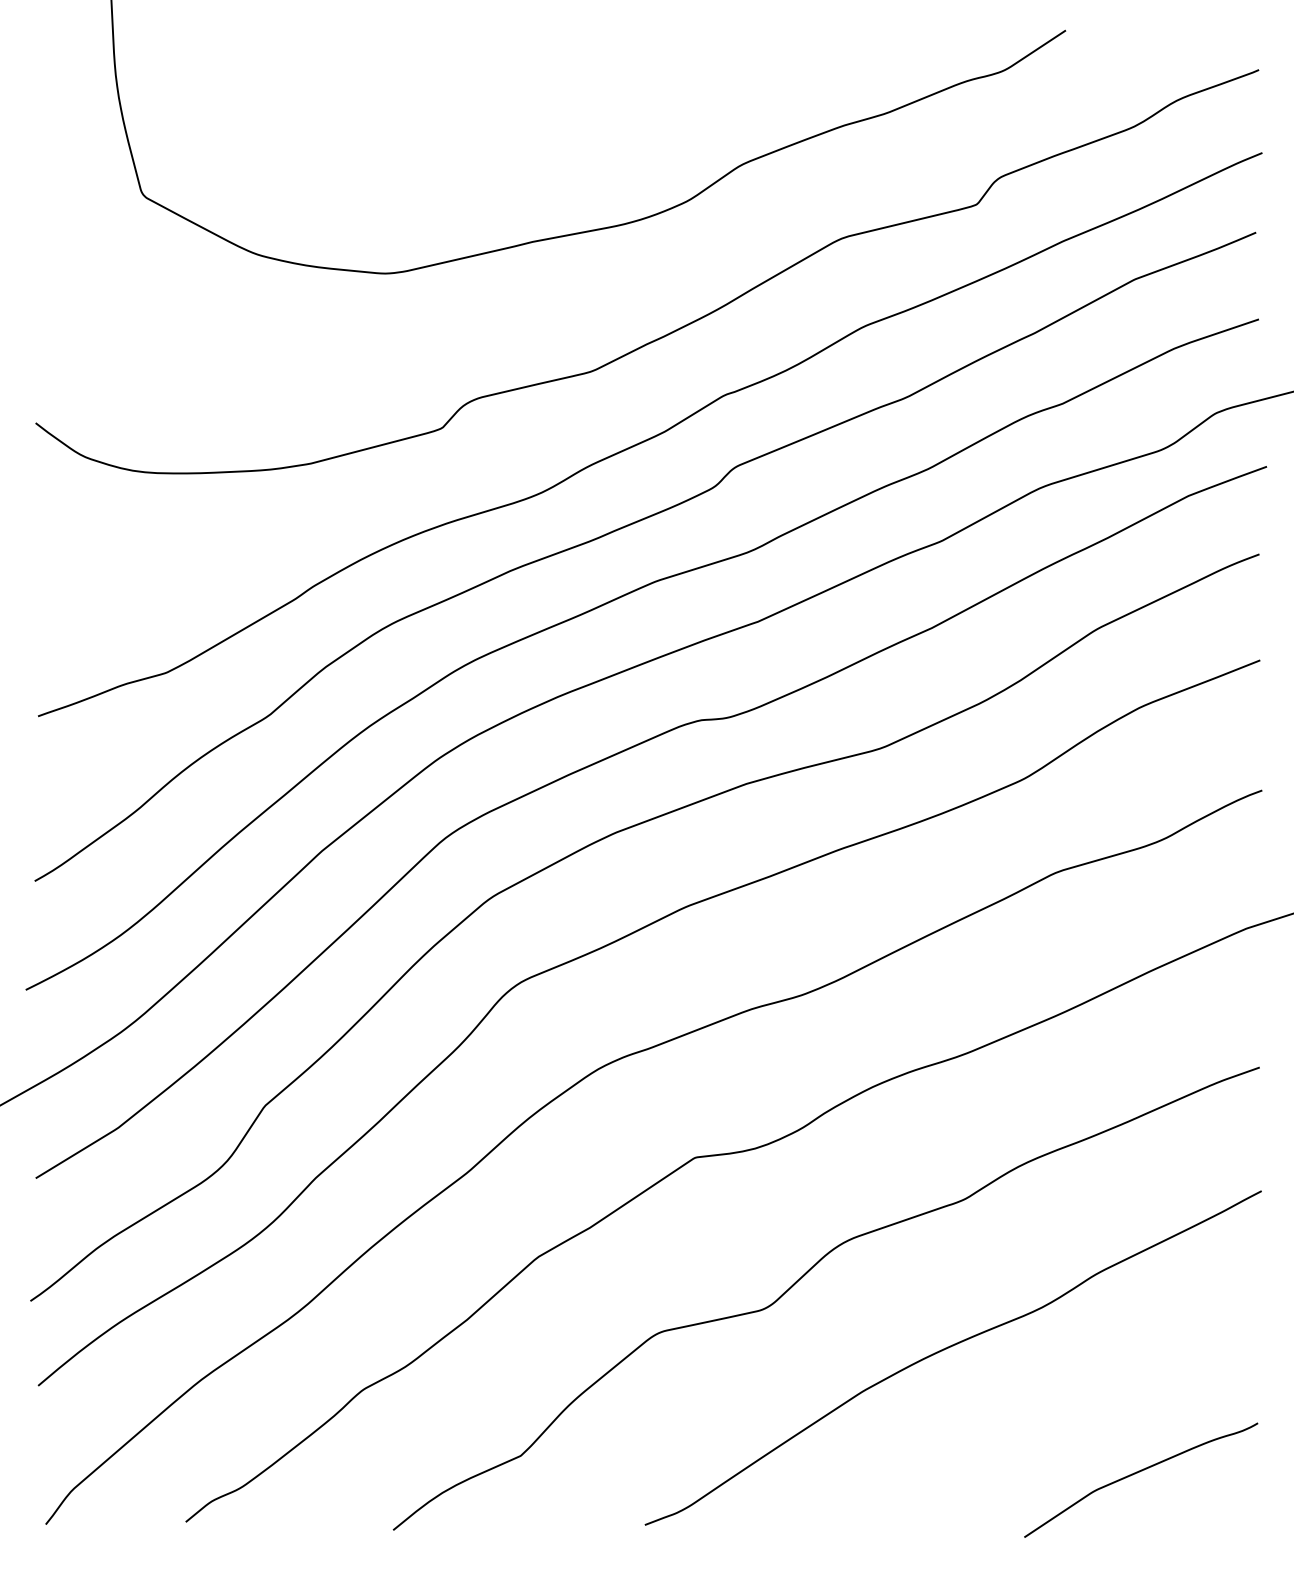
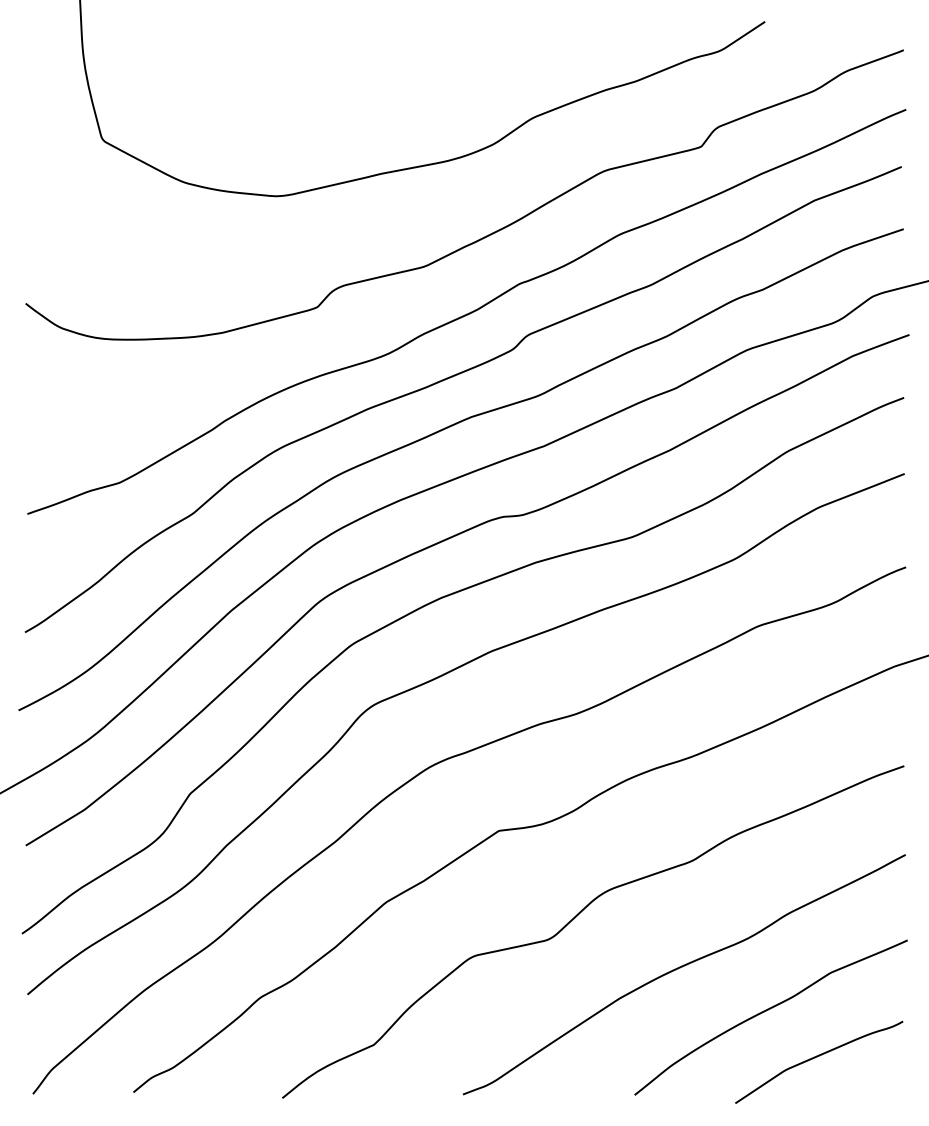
curve: (1067, 1409) -> (766, 1011), added

